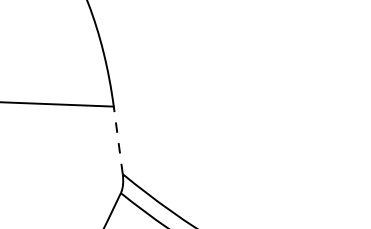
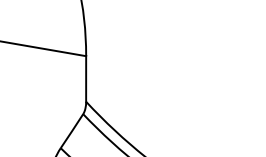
line: (118, 139) -> (86, 78), dashed -> solid

